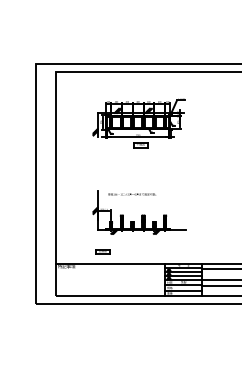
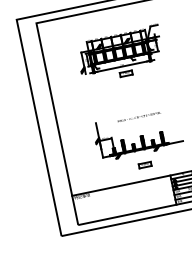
text: (131, 194) -> (138, 117), moved
part: (102, 251) -> (144, 164), moved

